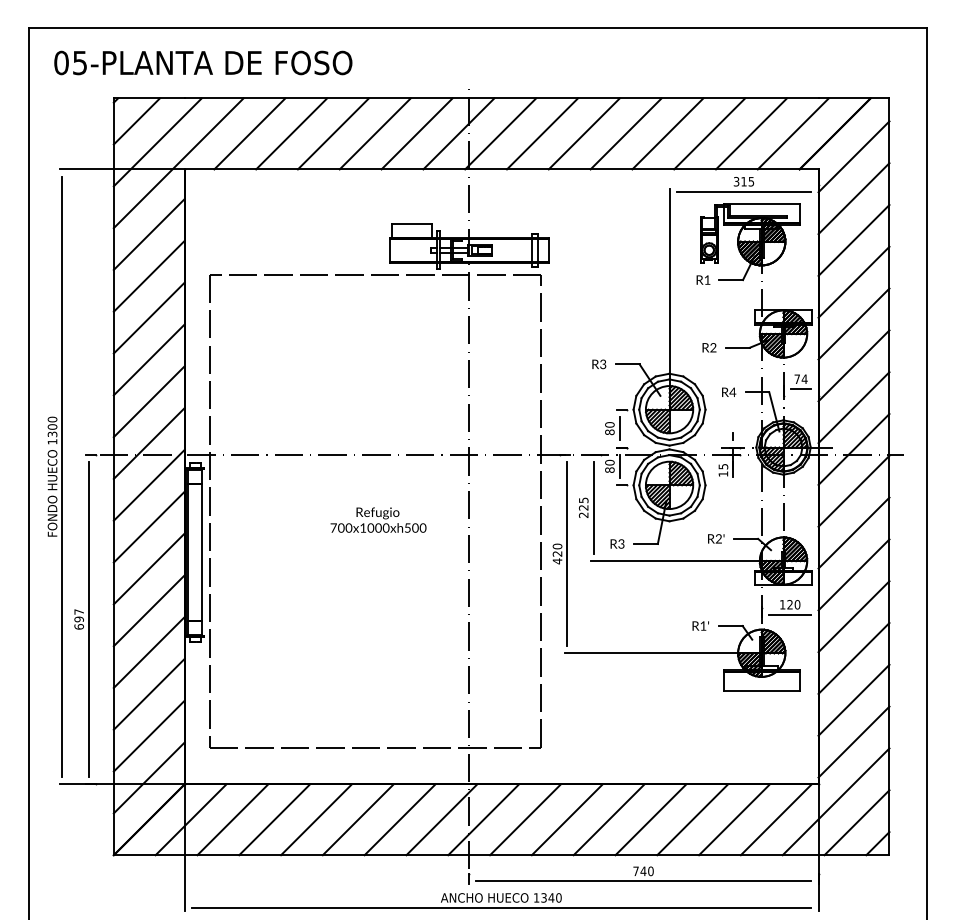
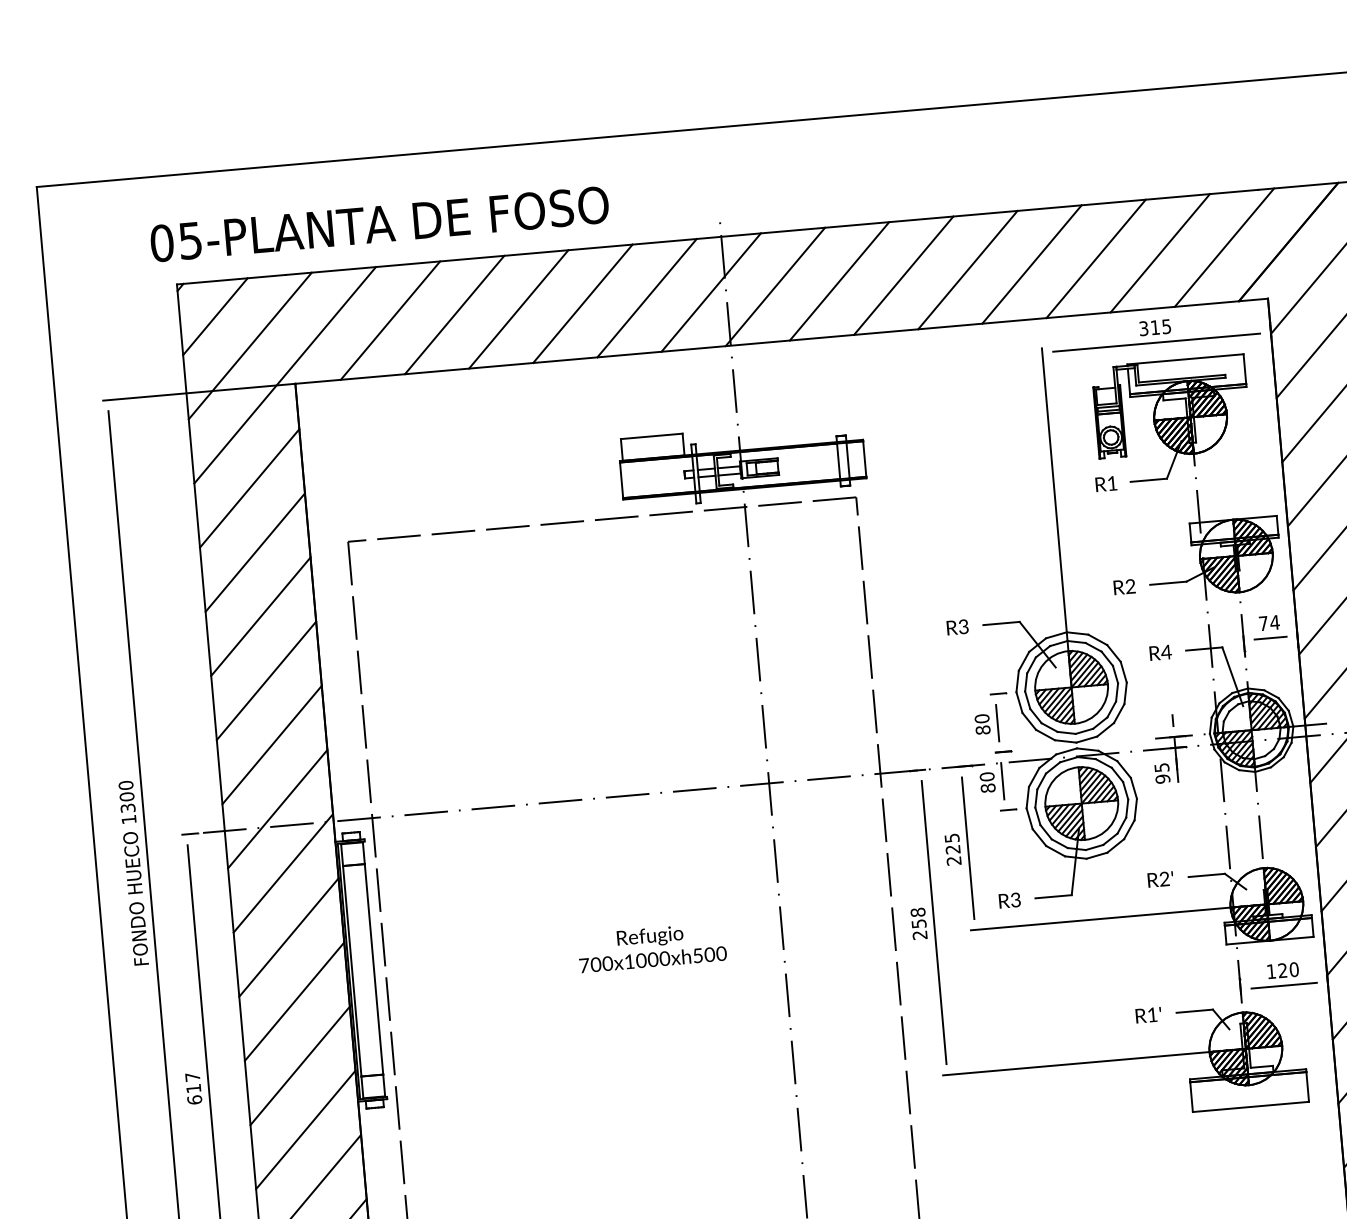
text: (203, 62) -> (379, 223), moved
text: (723, 473) -> (1162, 778), 15 -> 95
text: (378, 519) -> (651, 946), moved
text: (557, 553) -> (918, 923), 420 -> 258
text: (78, 619) -> (192, 1088), 697 -> 617

